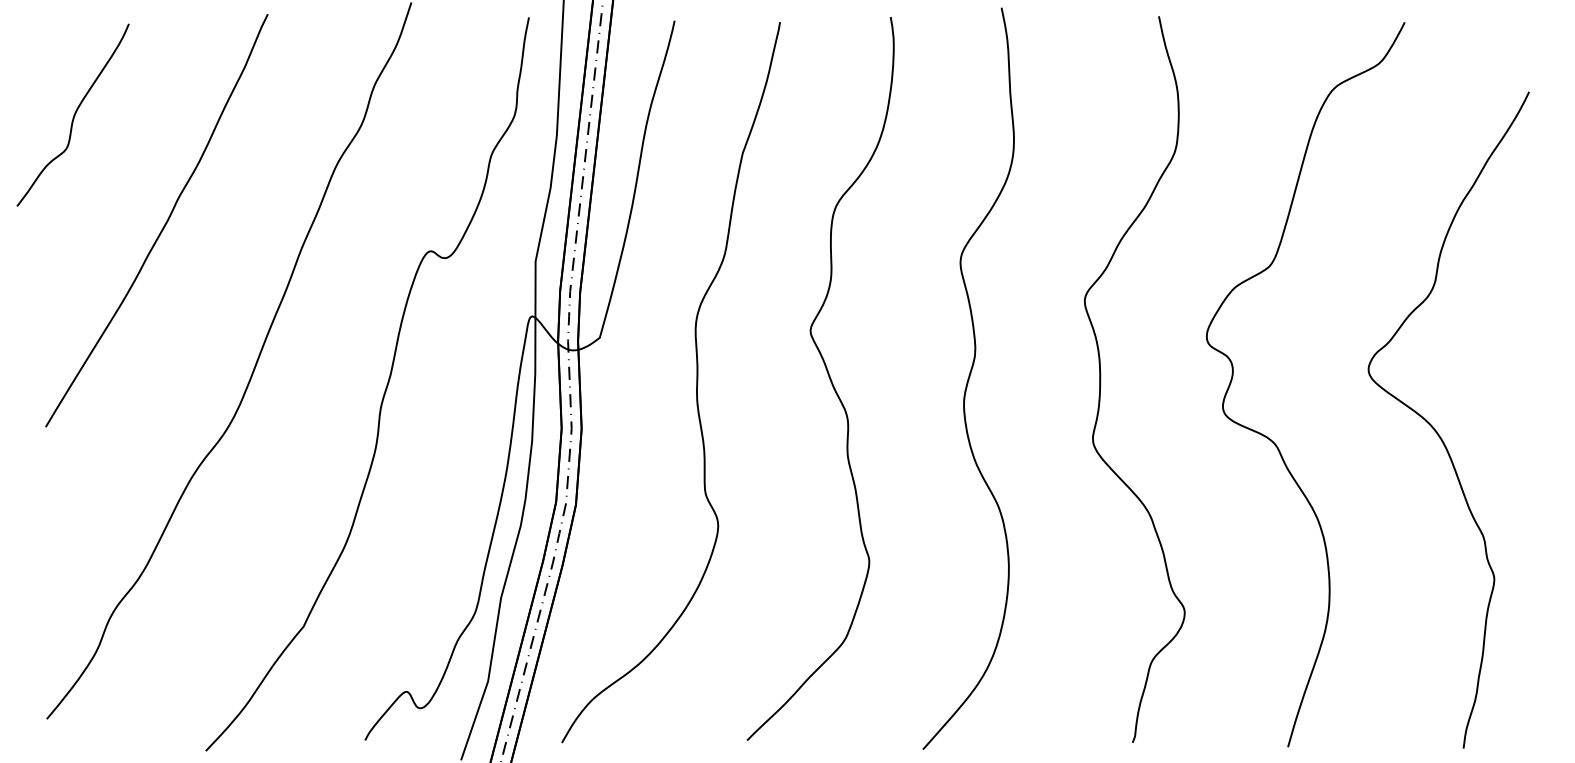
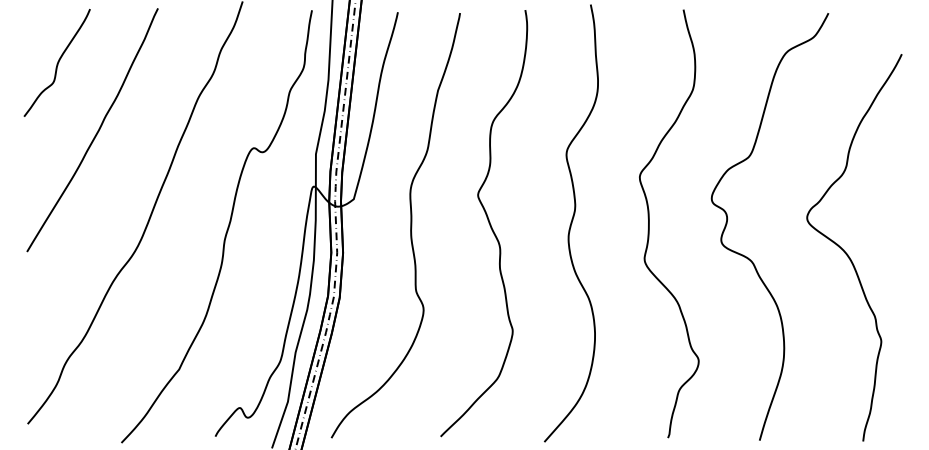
curve: (73, 114) -> (57, 62), moved

